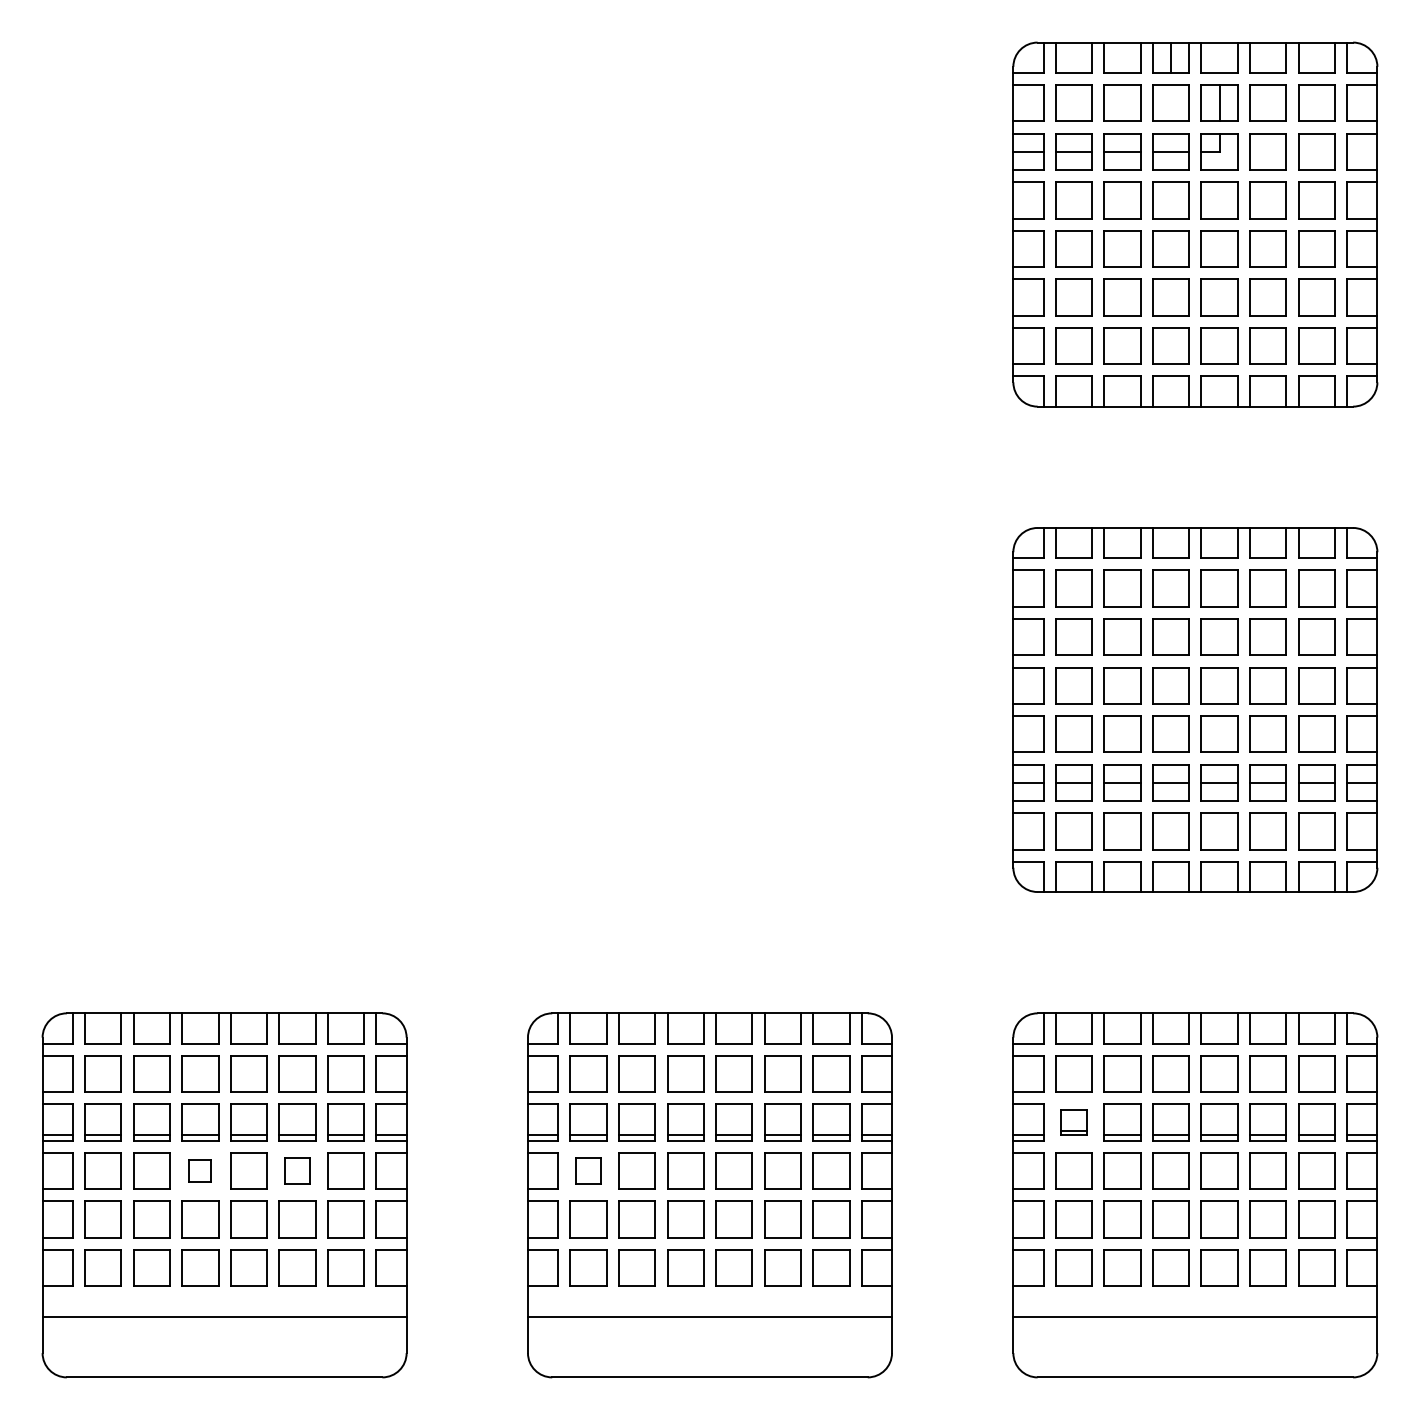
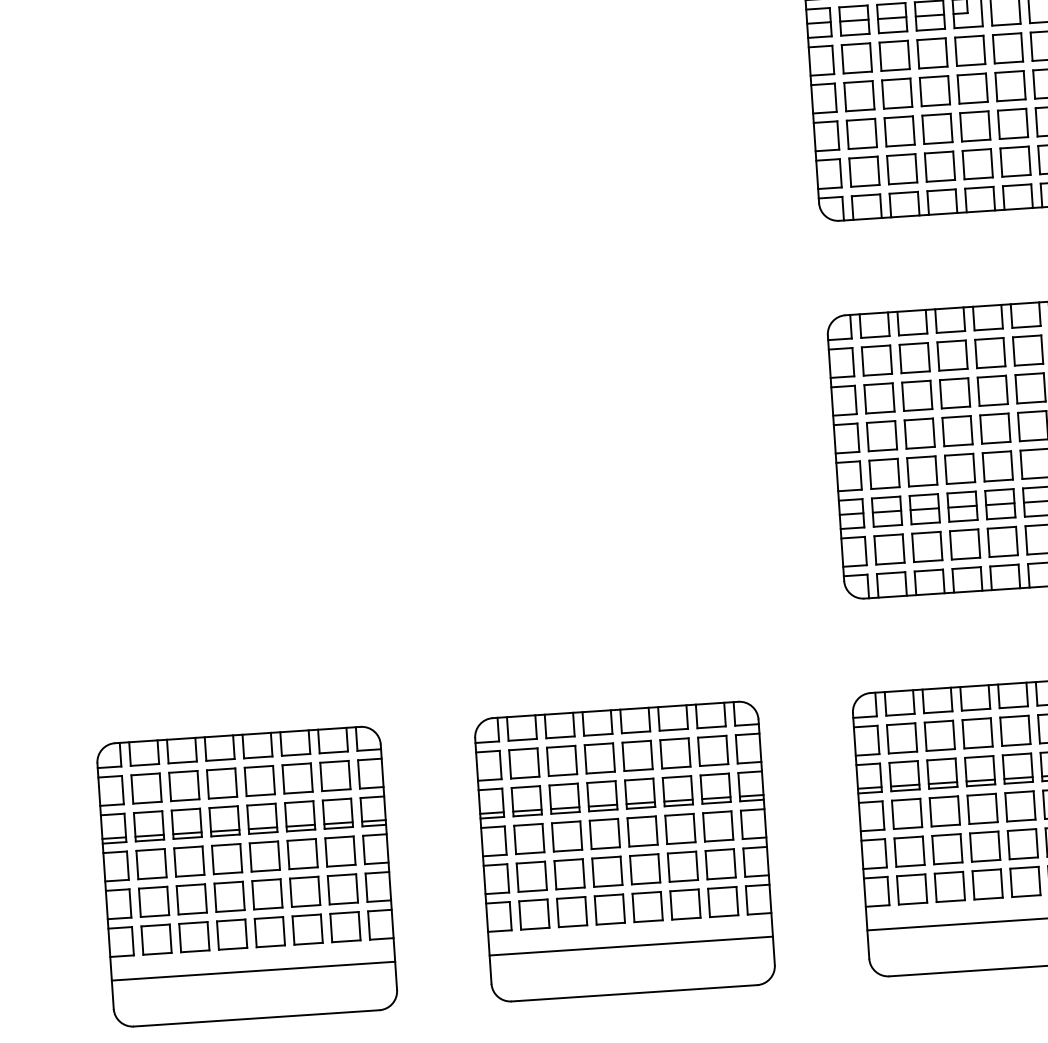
part: (1073, 1122) -> (904, 776), size x1.43
part: (200, 1170) -> (227, 858), size x1.67
part: (297, 1170) -> (302, 853), size x1.43
part: (588, 1170) -> (529, 838), size x1.43

